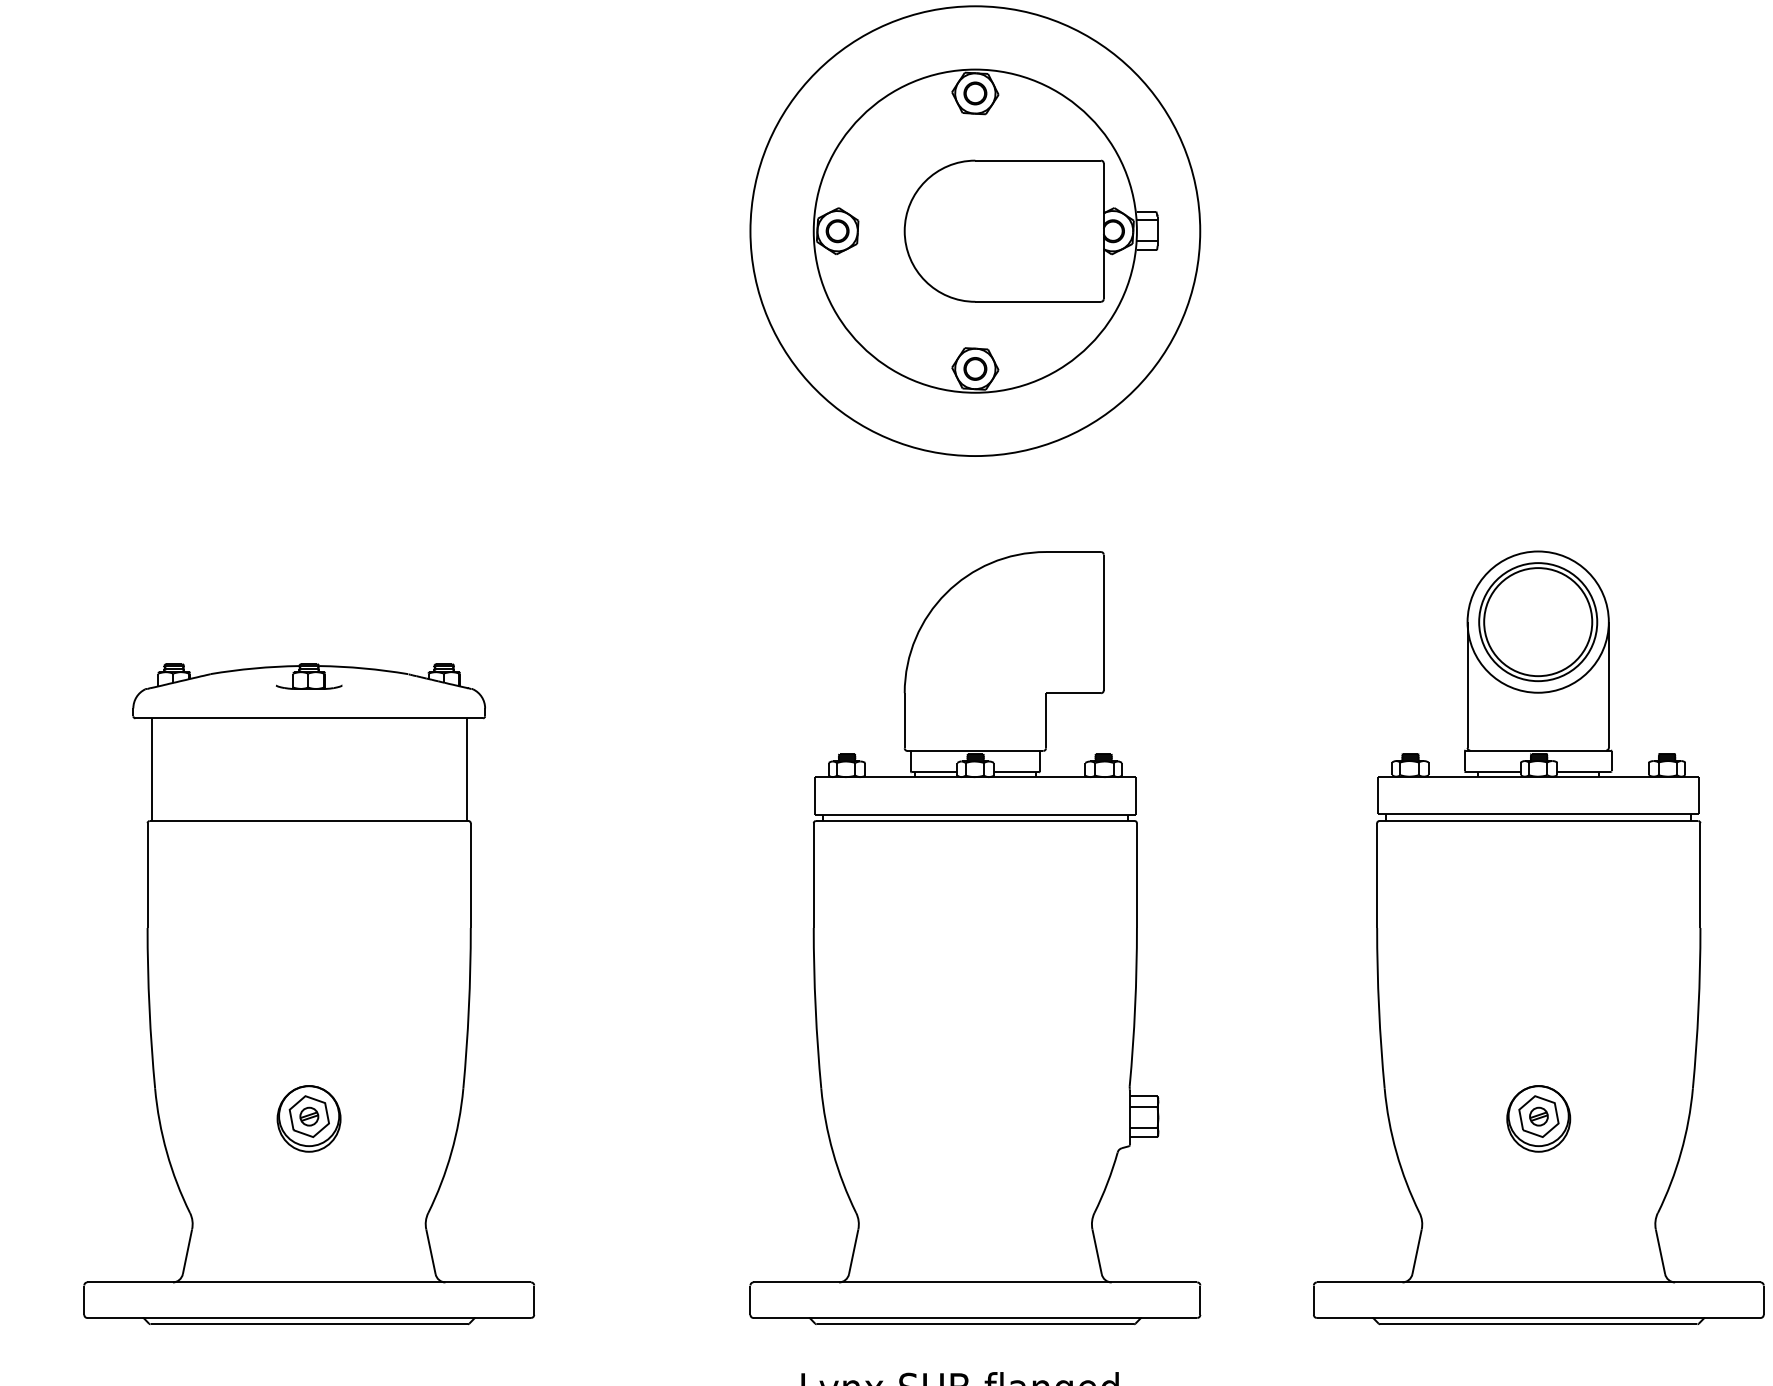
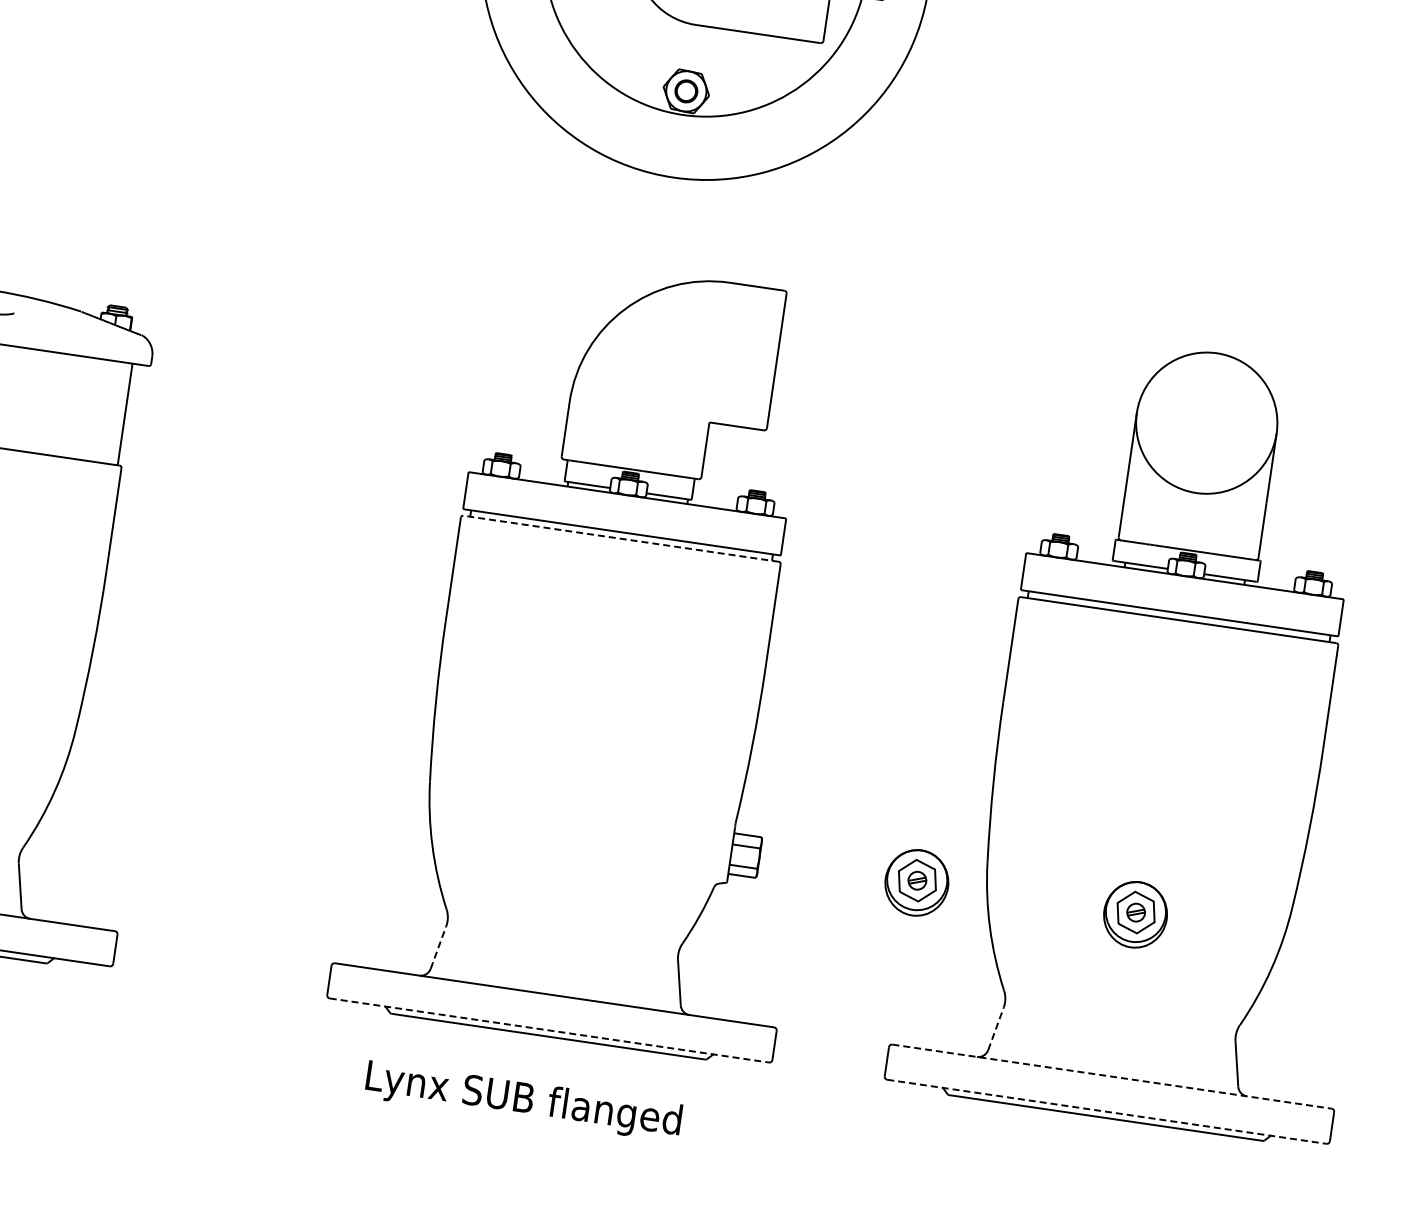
part: (1538, 622) -> (1207, 423), removed
line: (975, 821) -> (621, 539), solid -> dashed
part: (1317, 1118) -> (916, 882), added
line: (853, 1251) -> (438, 947), solid -> dashed
line: (1417, 1251) -> (996, 1028), solid -> dashed
line: (1538, 1282) -> (1111, 1076), solid -> dashed
line: (975, 1317) -> (549, 1030), solid -> dashed
line: (1538, 1317) -> (1106, 1111), solid -> dashed

